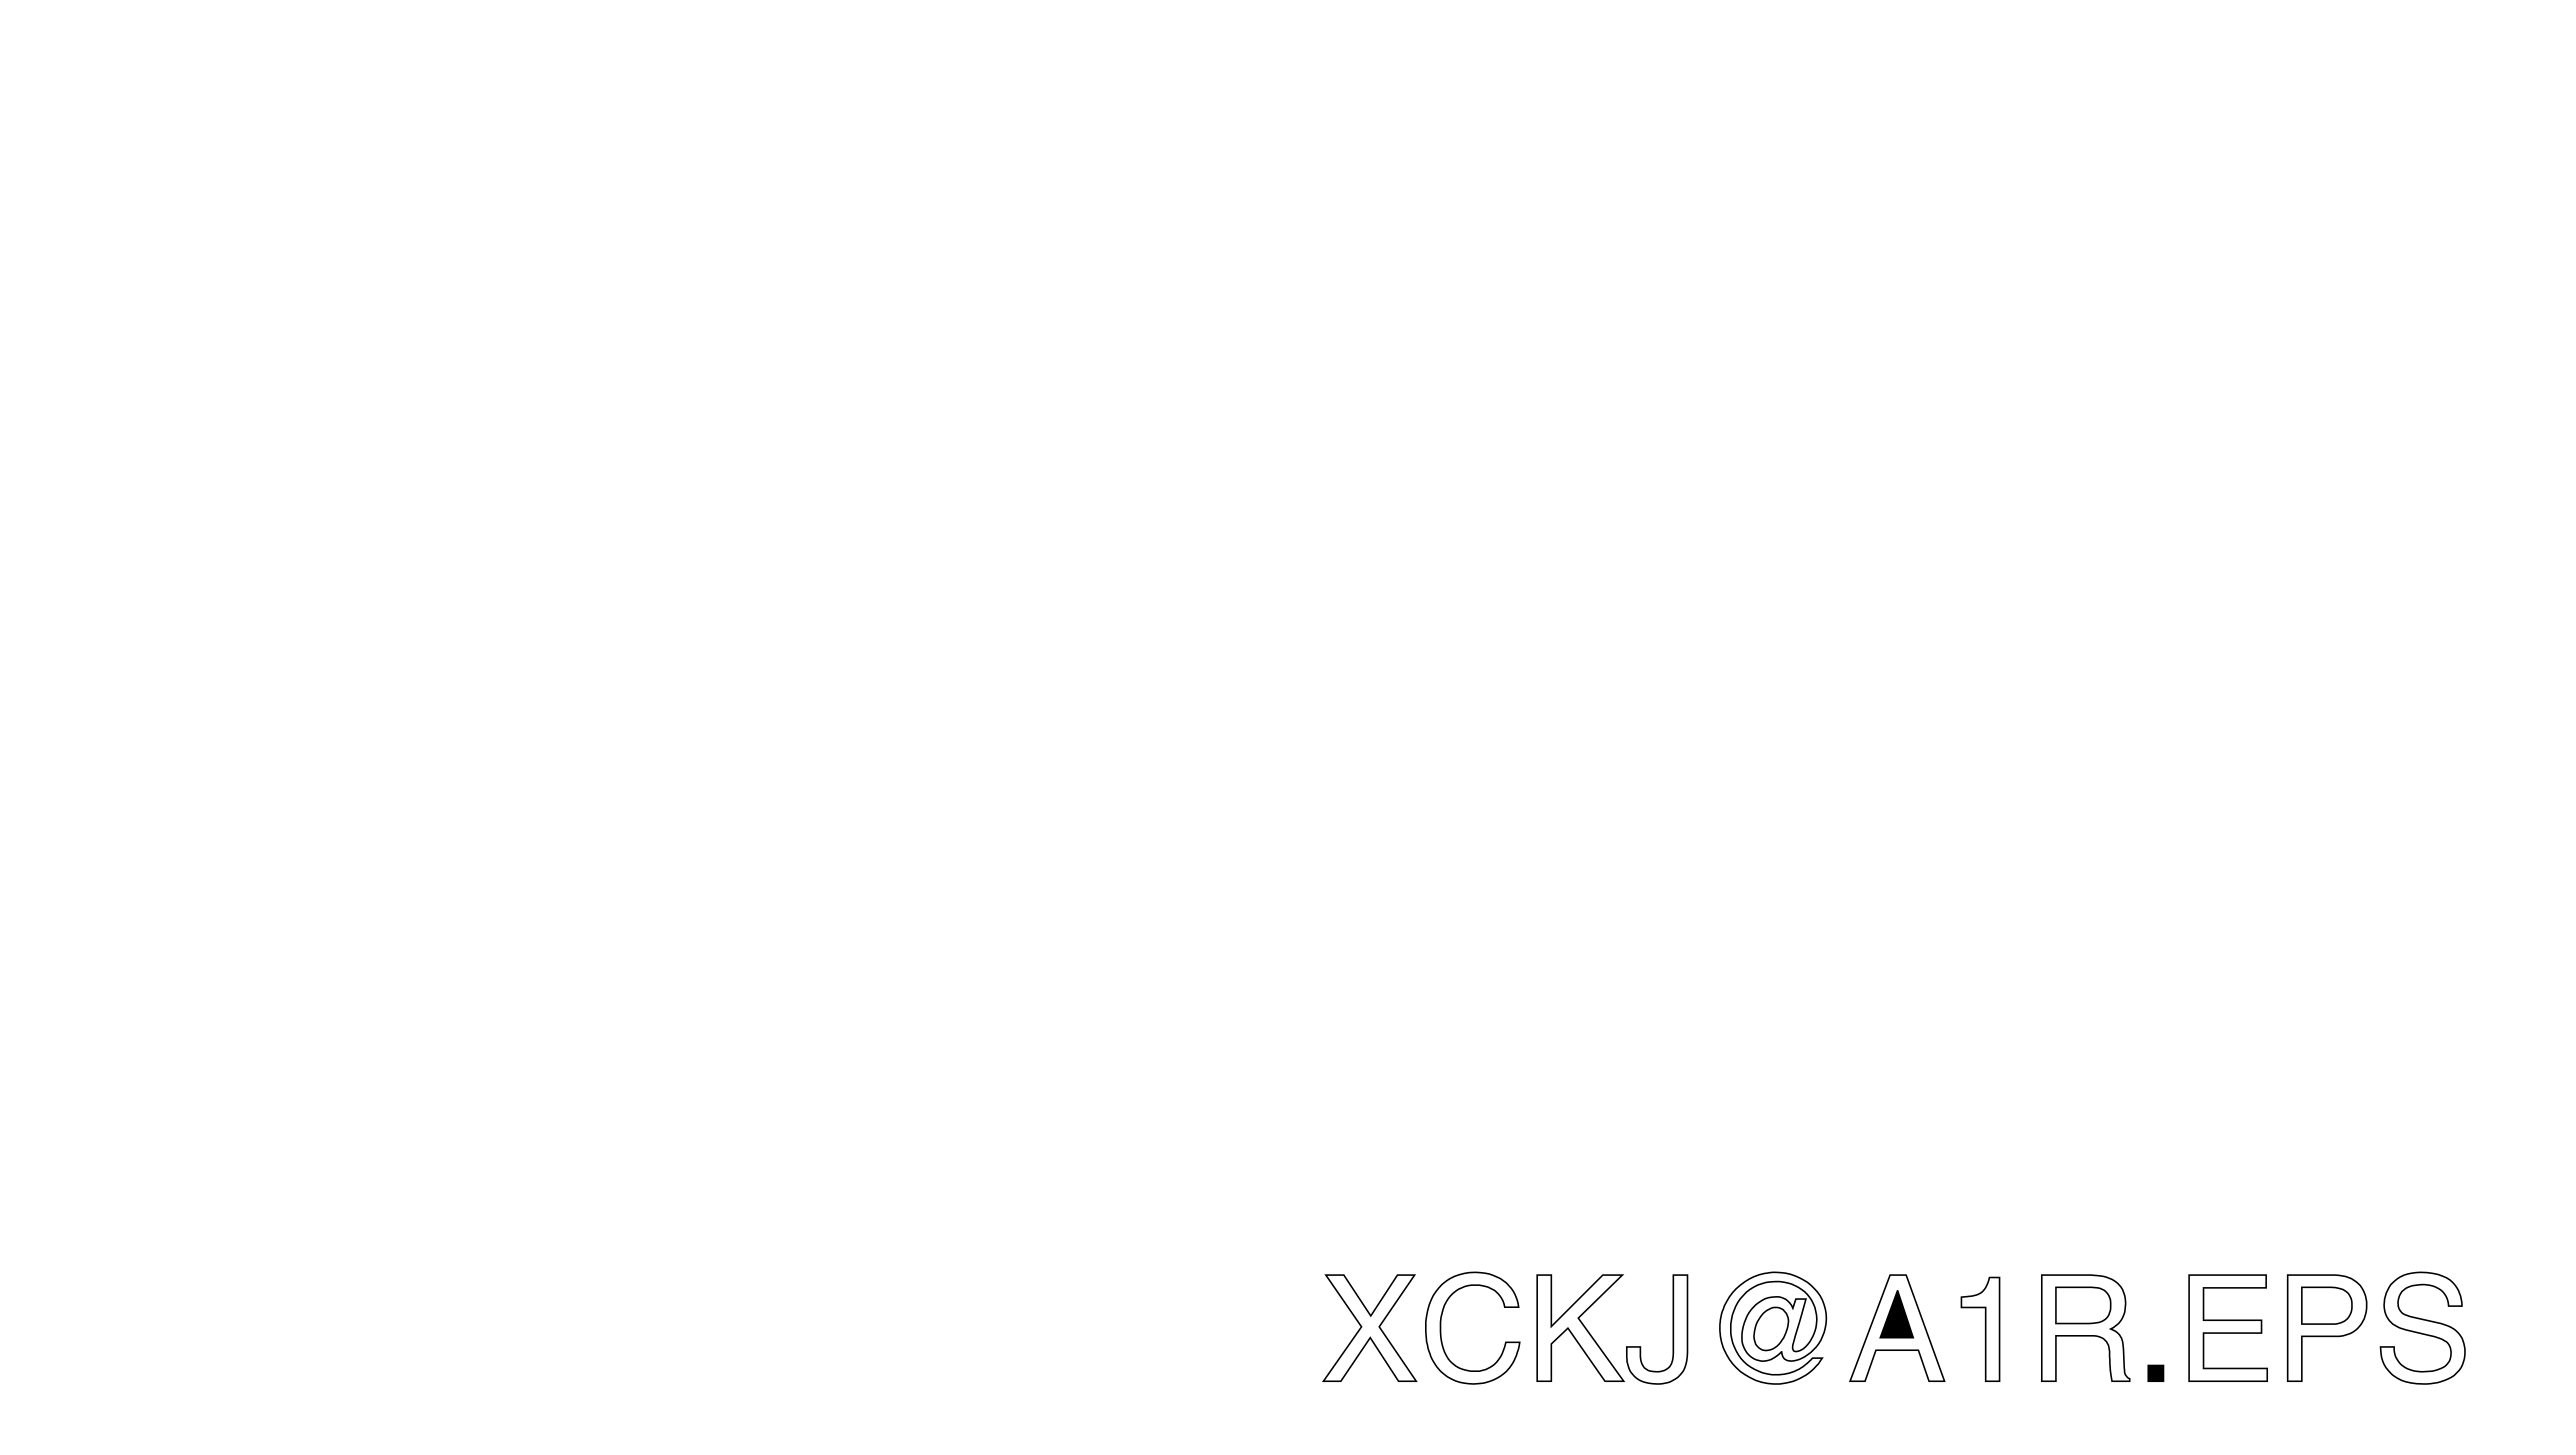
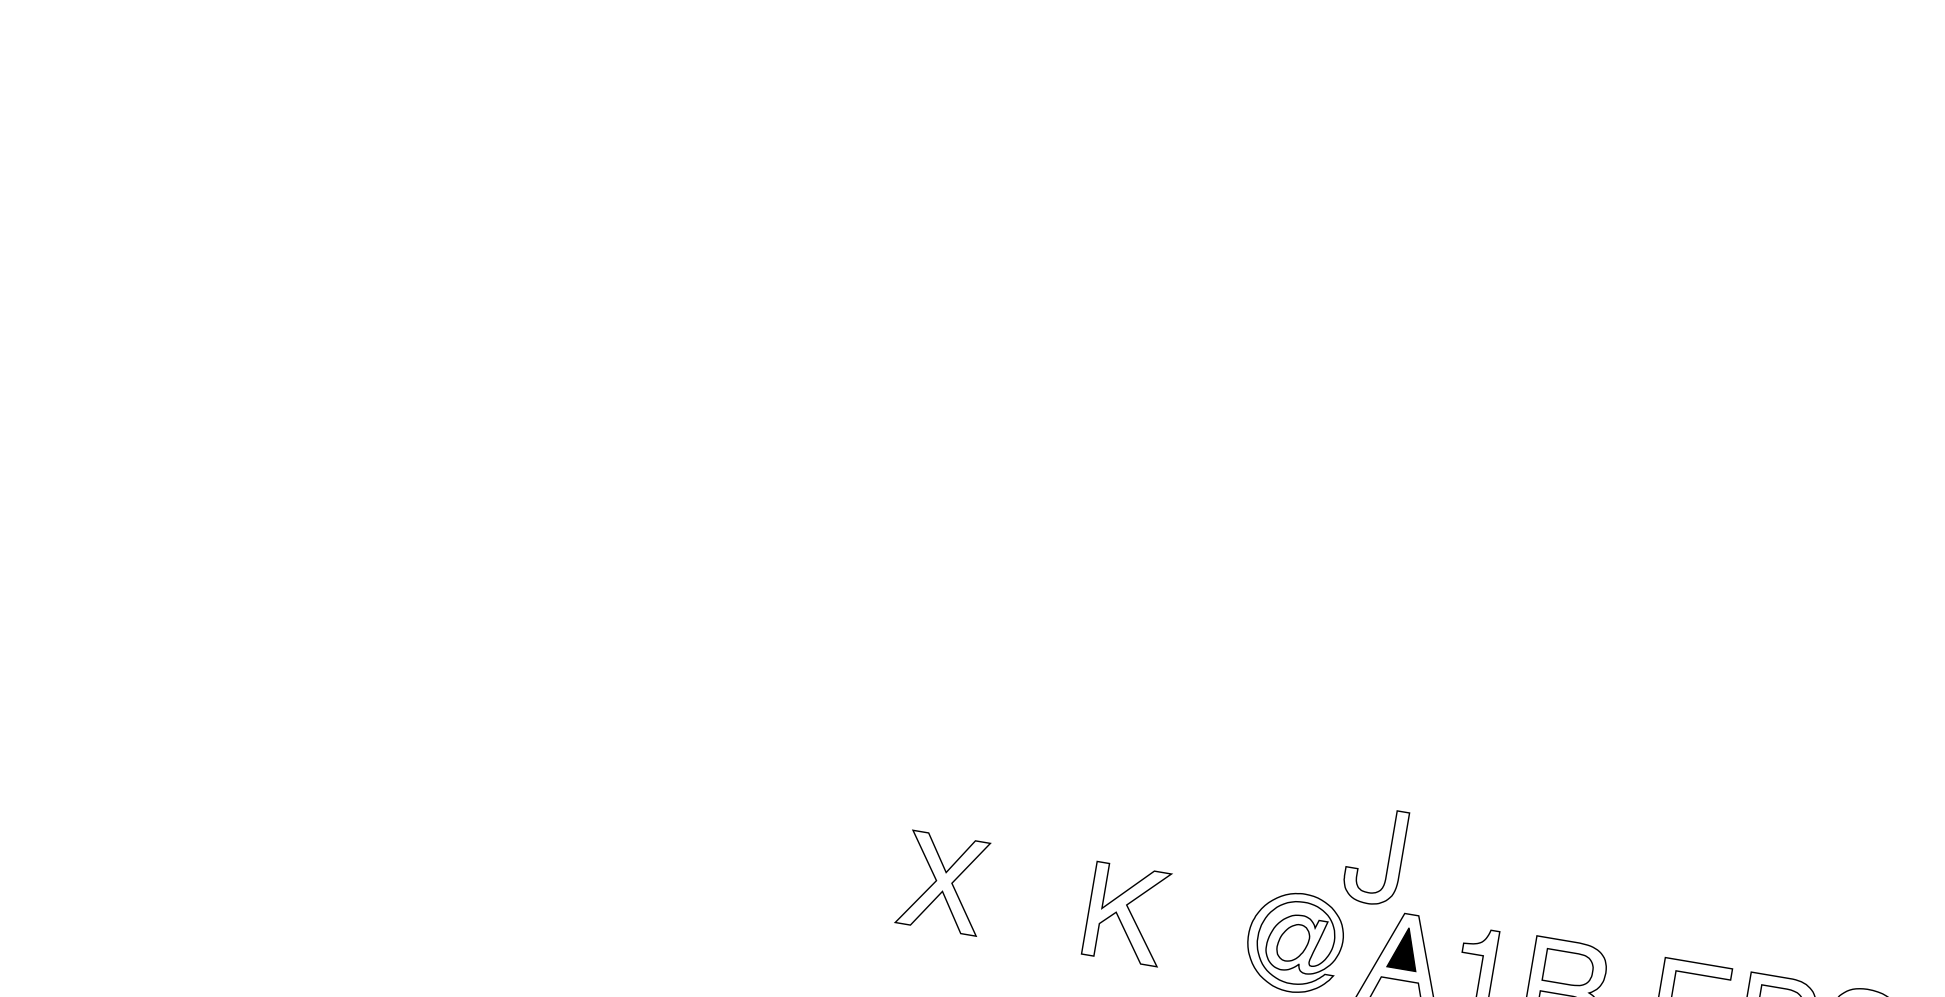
part: (1441, 1327) -> (1006, 893), removed
part: (1672, 1329) -> (1388, 858), moved

